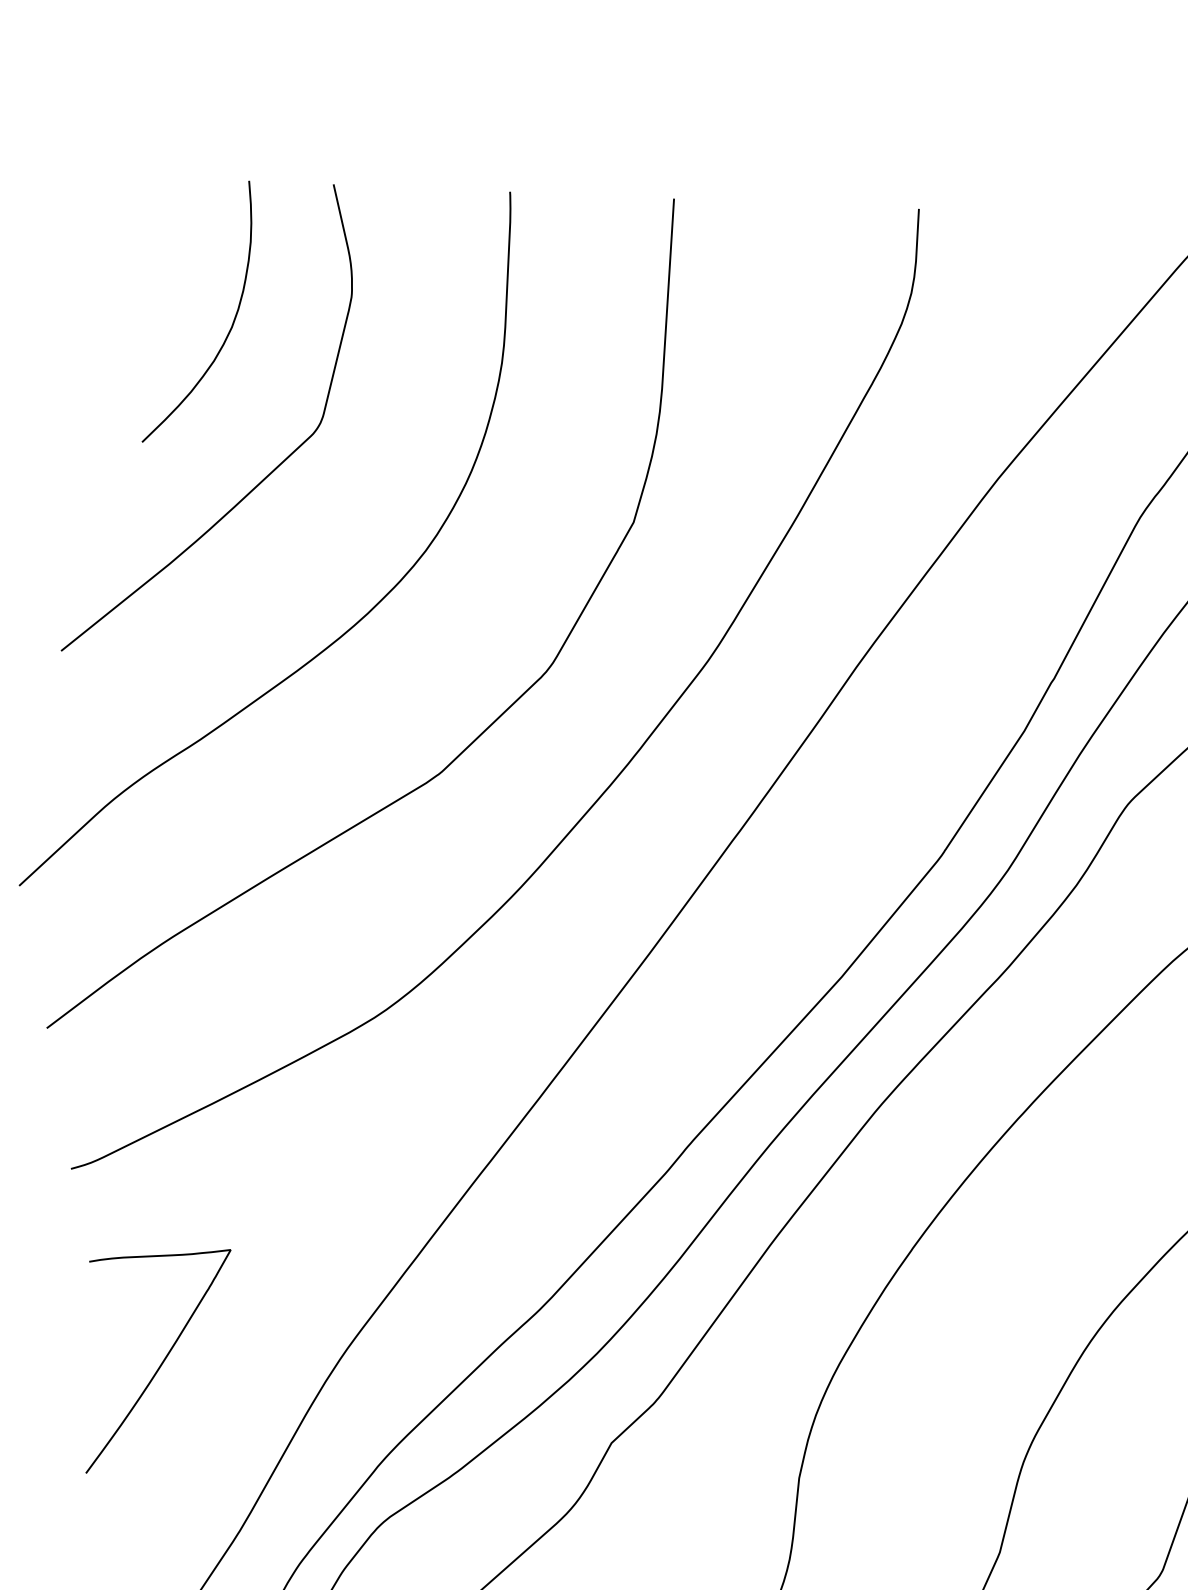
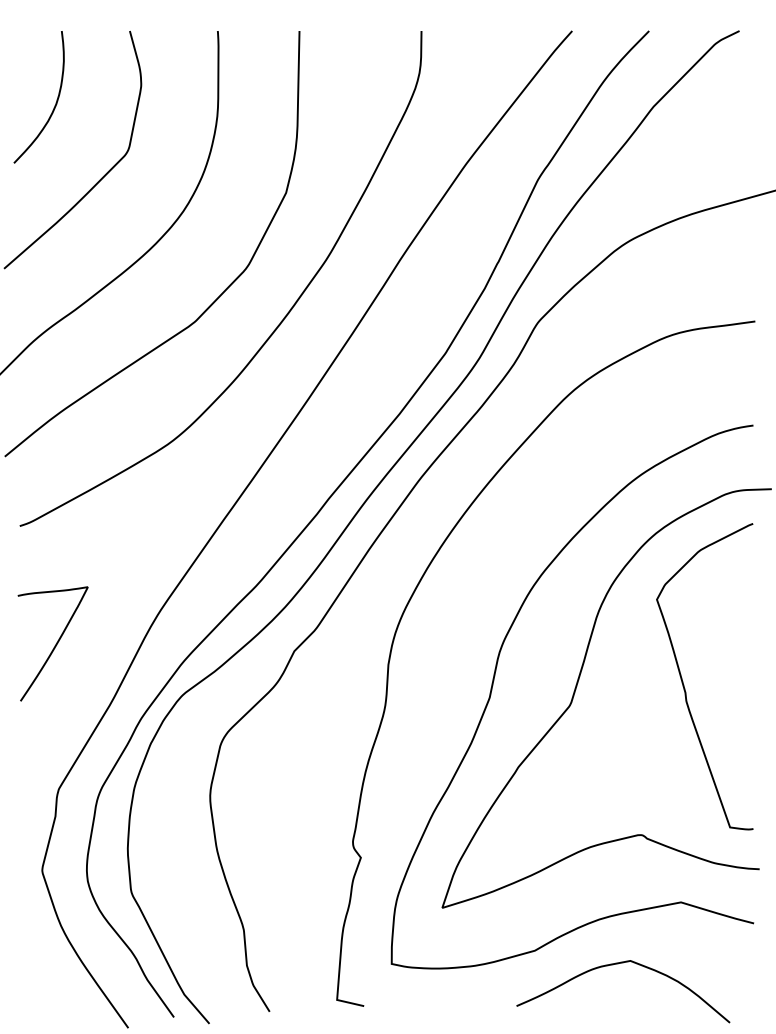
curve: (230, 323) -> (55, 102), moved
curve: (158, 1364) -> (54, 645), moved

